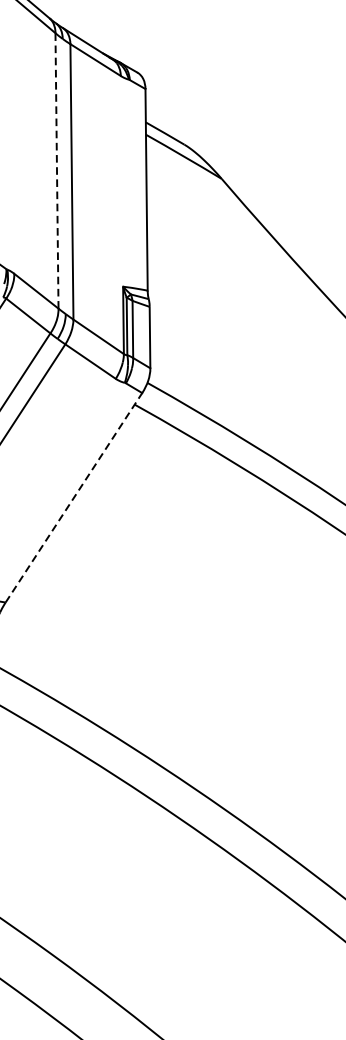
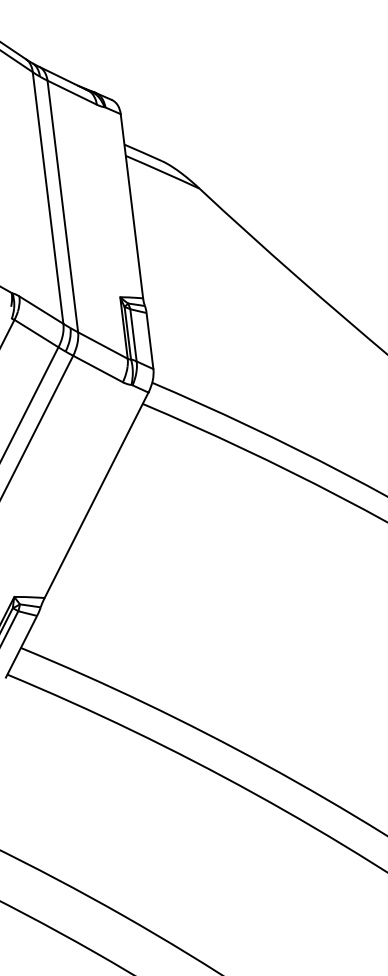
line: (57, 170) -> (48, 197), dashed -> solid
line: (73, 496) -> (96, 494), dashed -> solid

